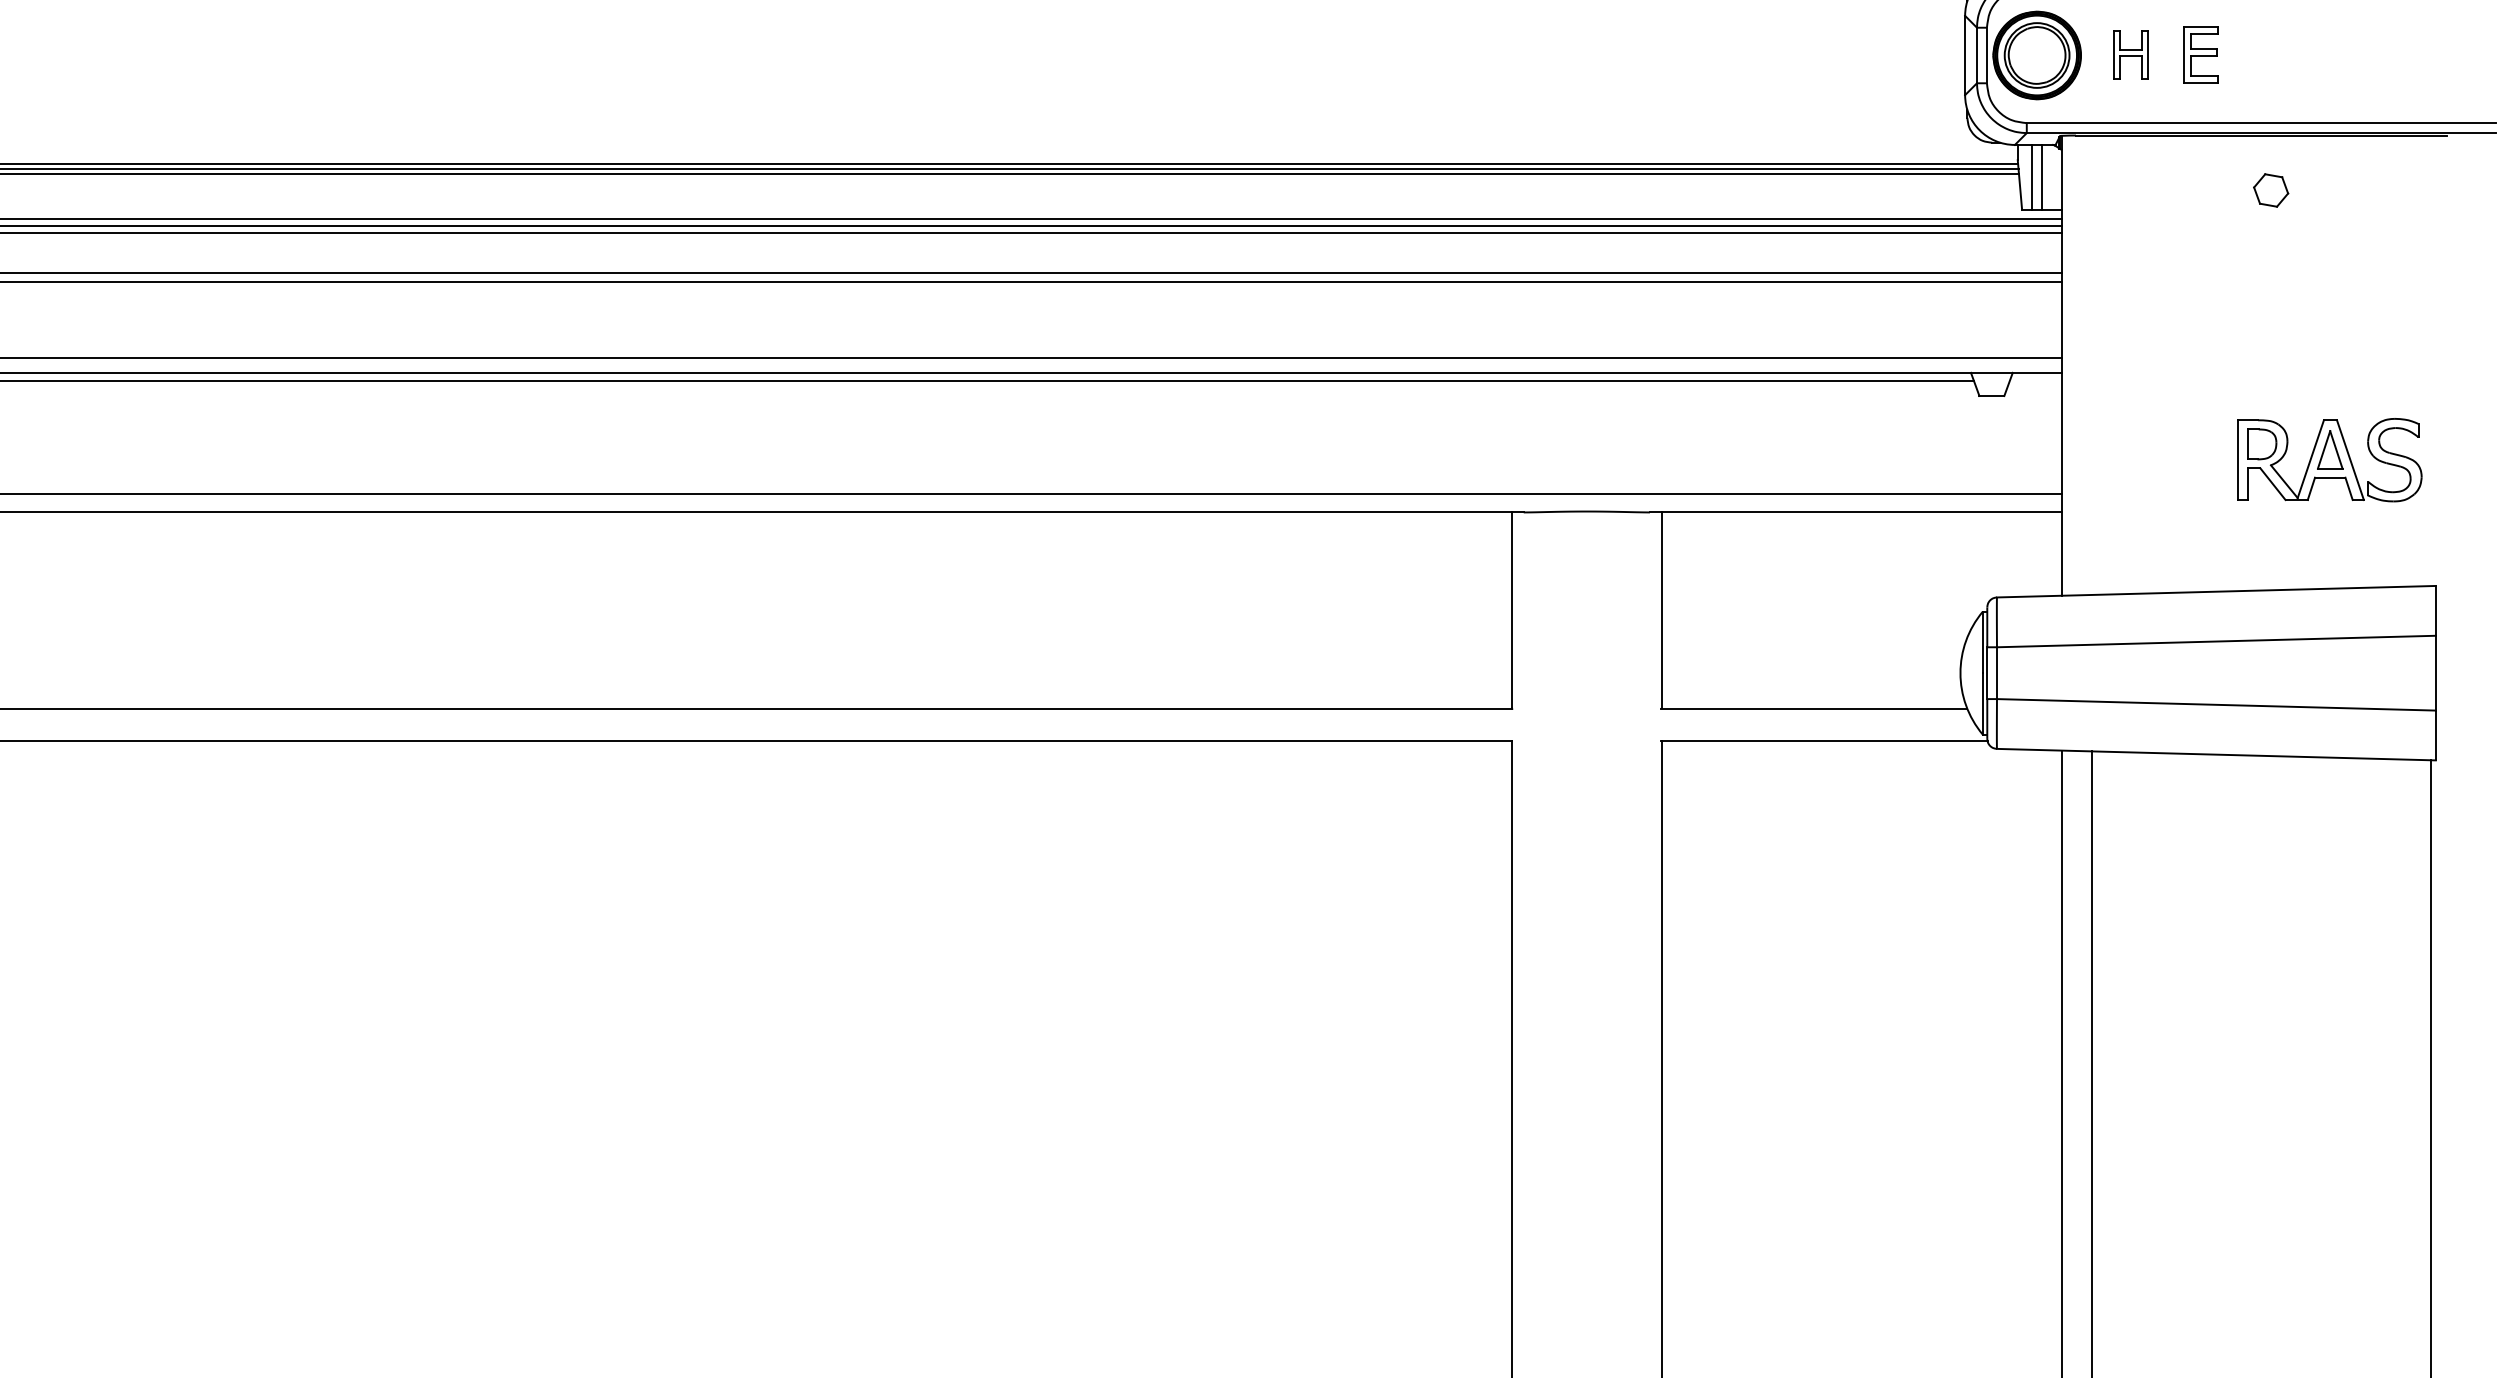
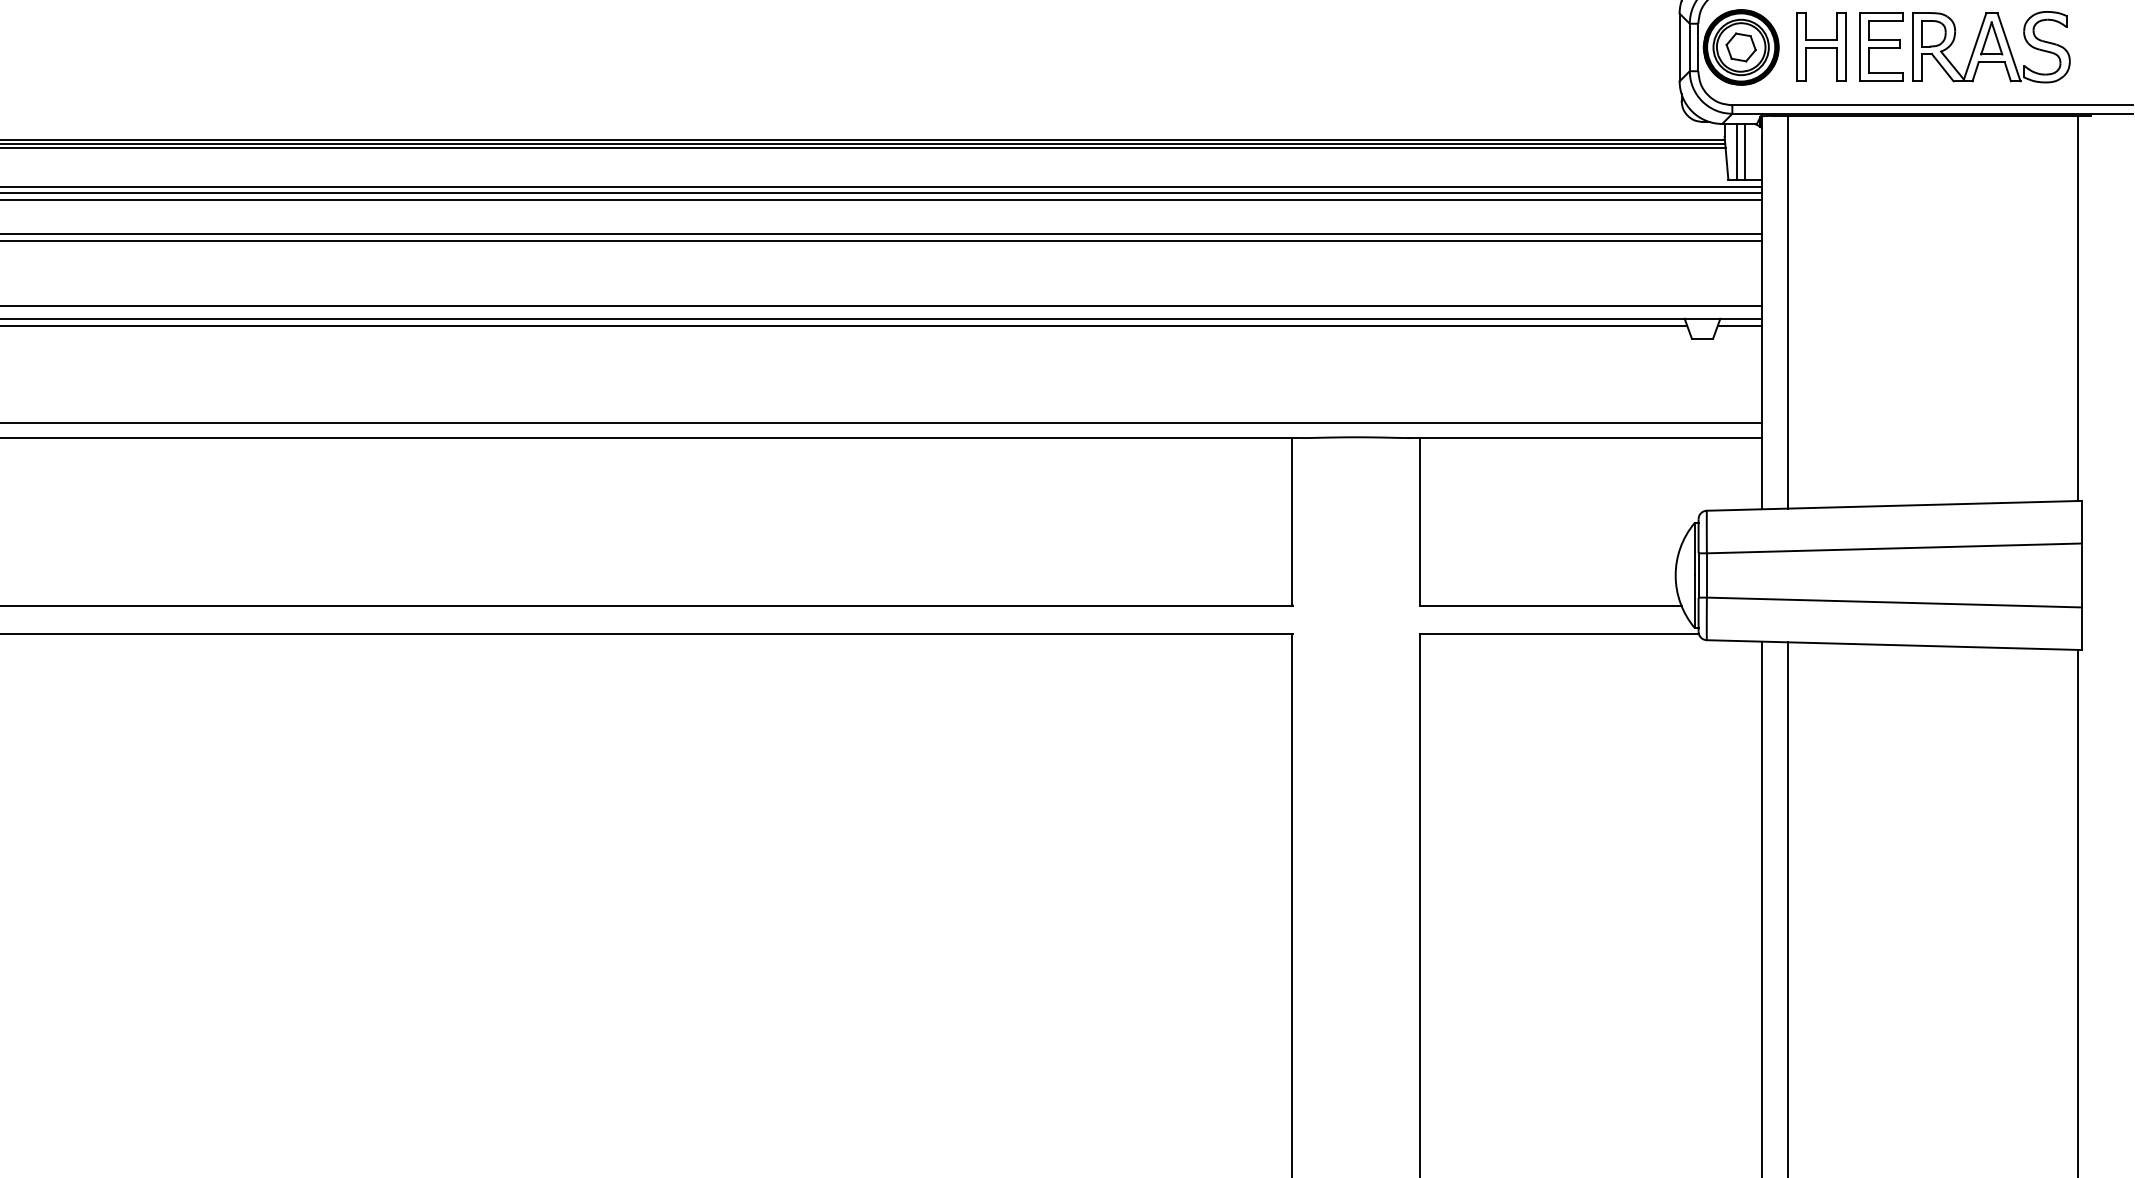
part: (2130, 54) -> (1821, 46), size x1.67
part: (2200, 54) -> (1880, 46), size x1.43
part: (2271, 190) -> (1741, 47), moved
line: (2430, 360) -> (2077, 308), added
line: (2091, 364) -> (1787, 311), added
line: (2035, 381) -> (1739, 326), added
part: (2329, 460) -> (1991, 47), moved

